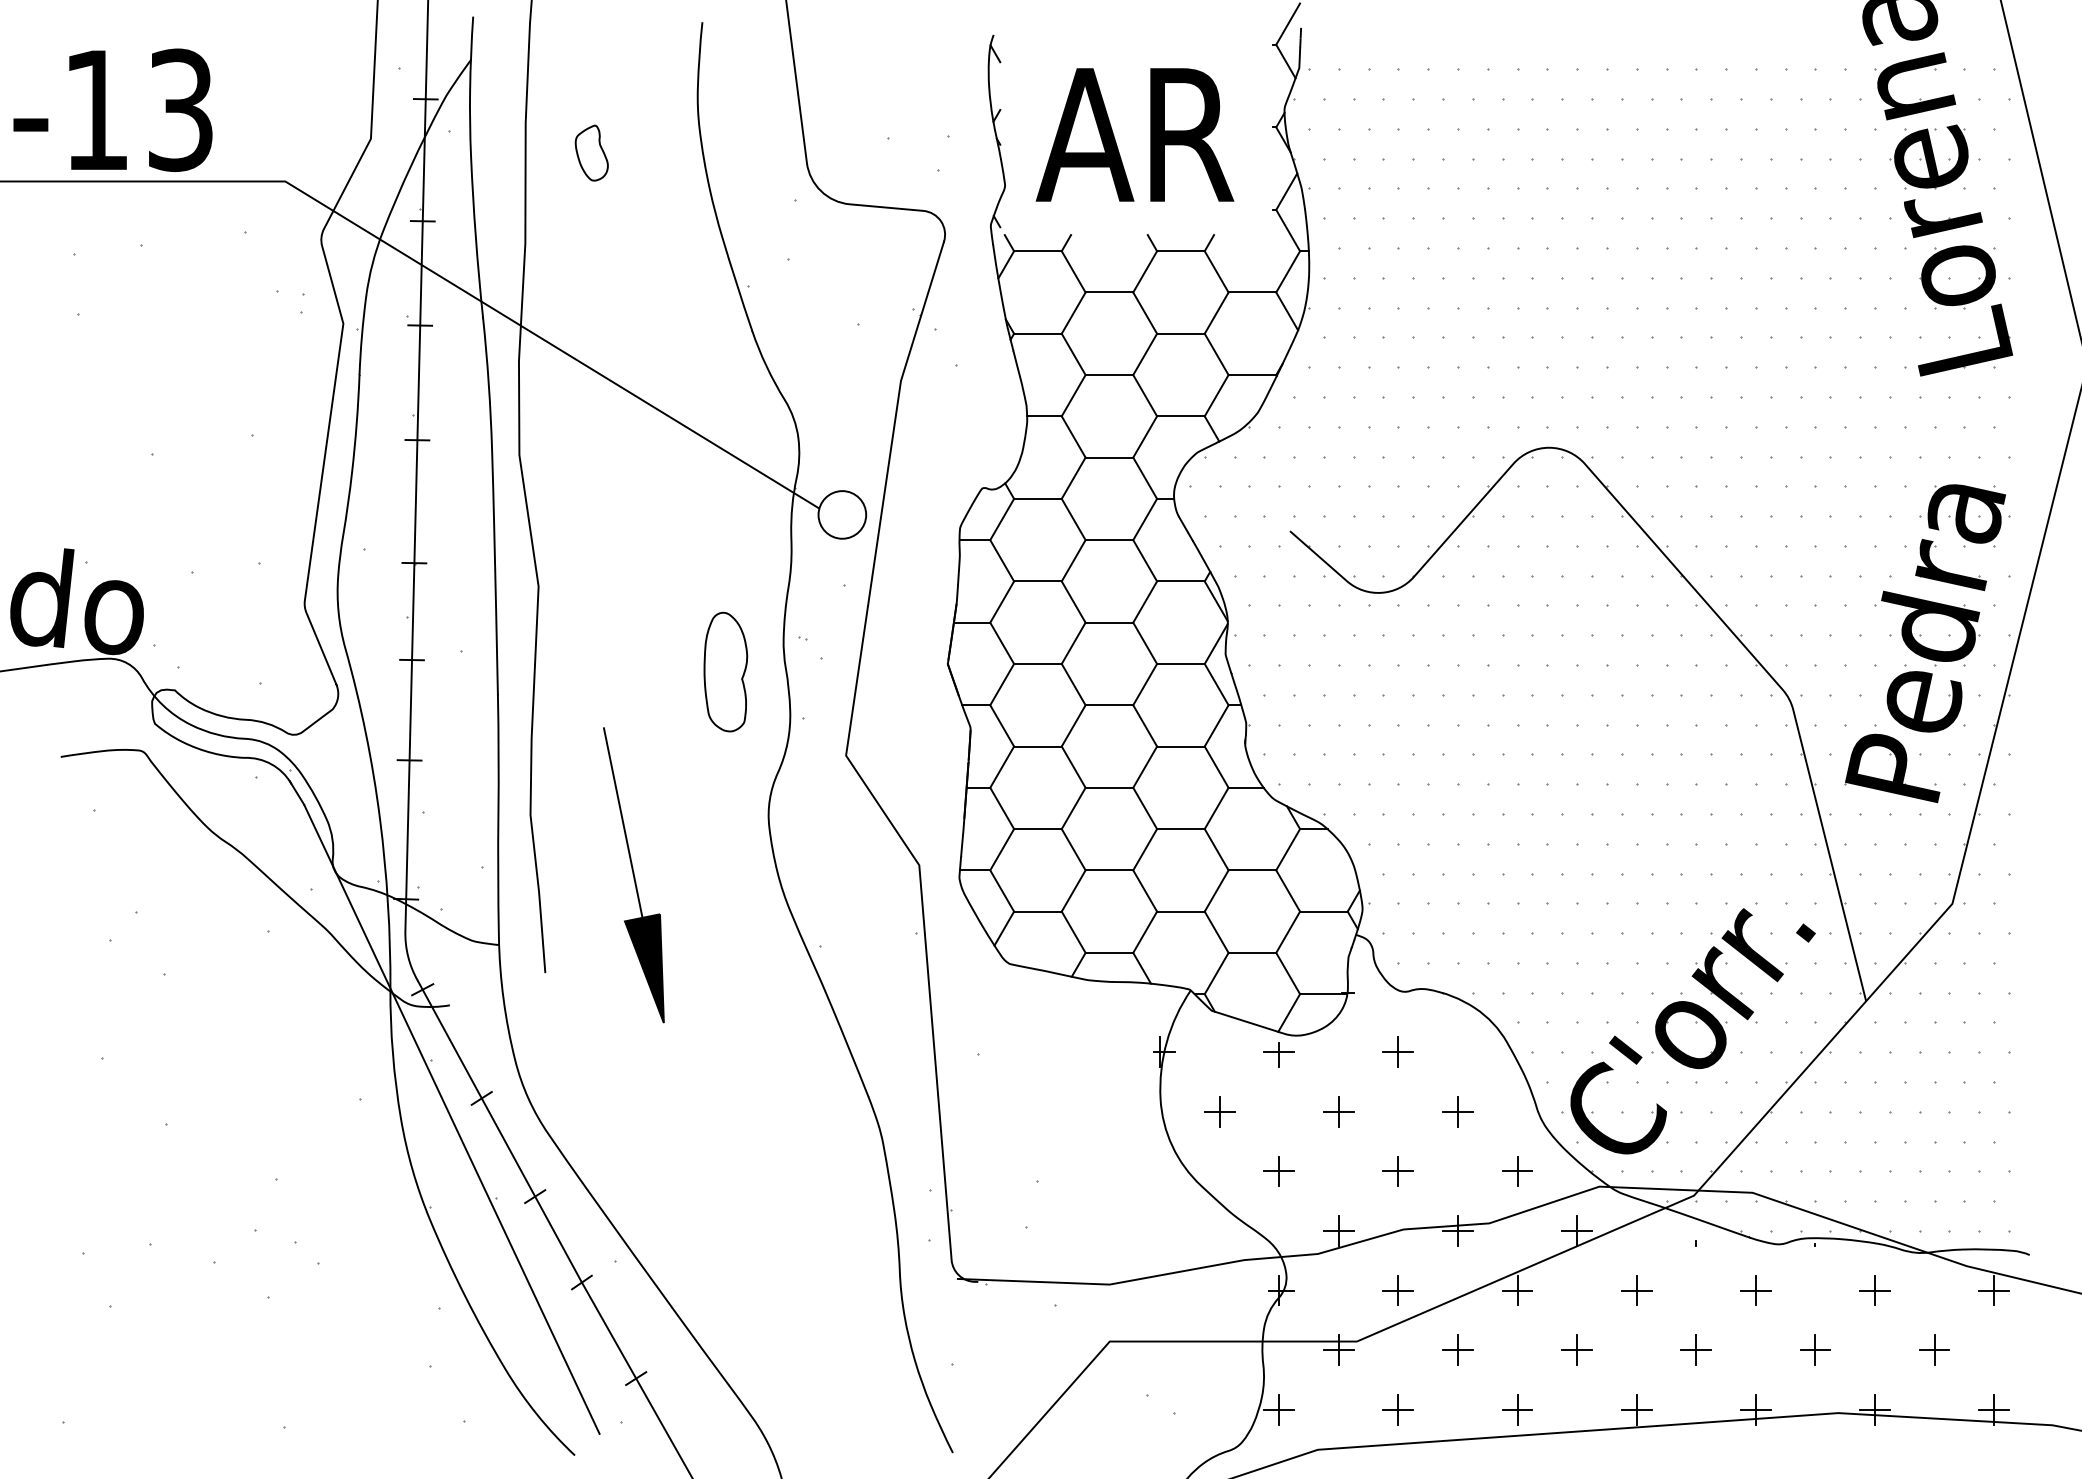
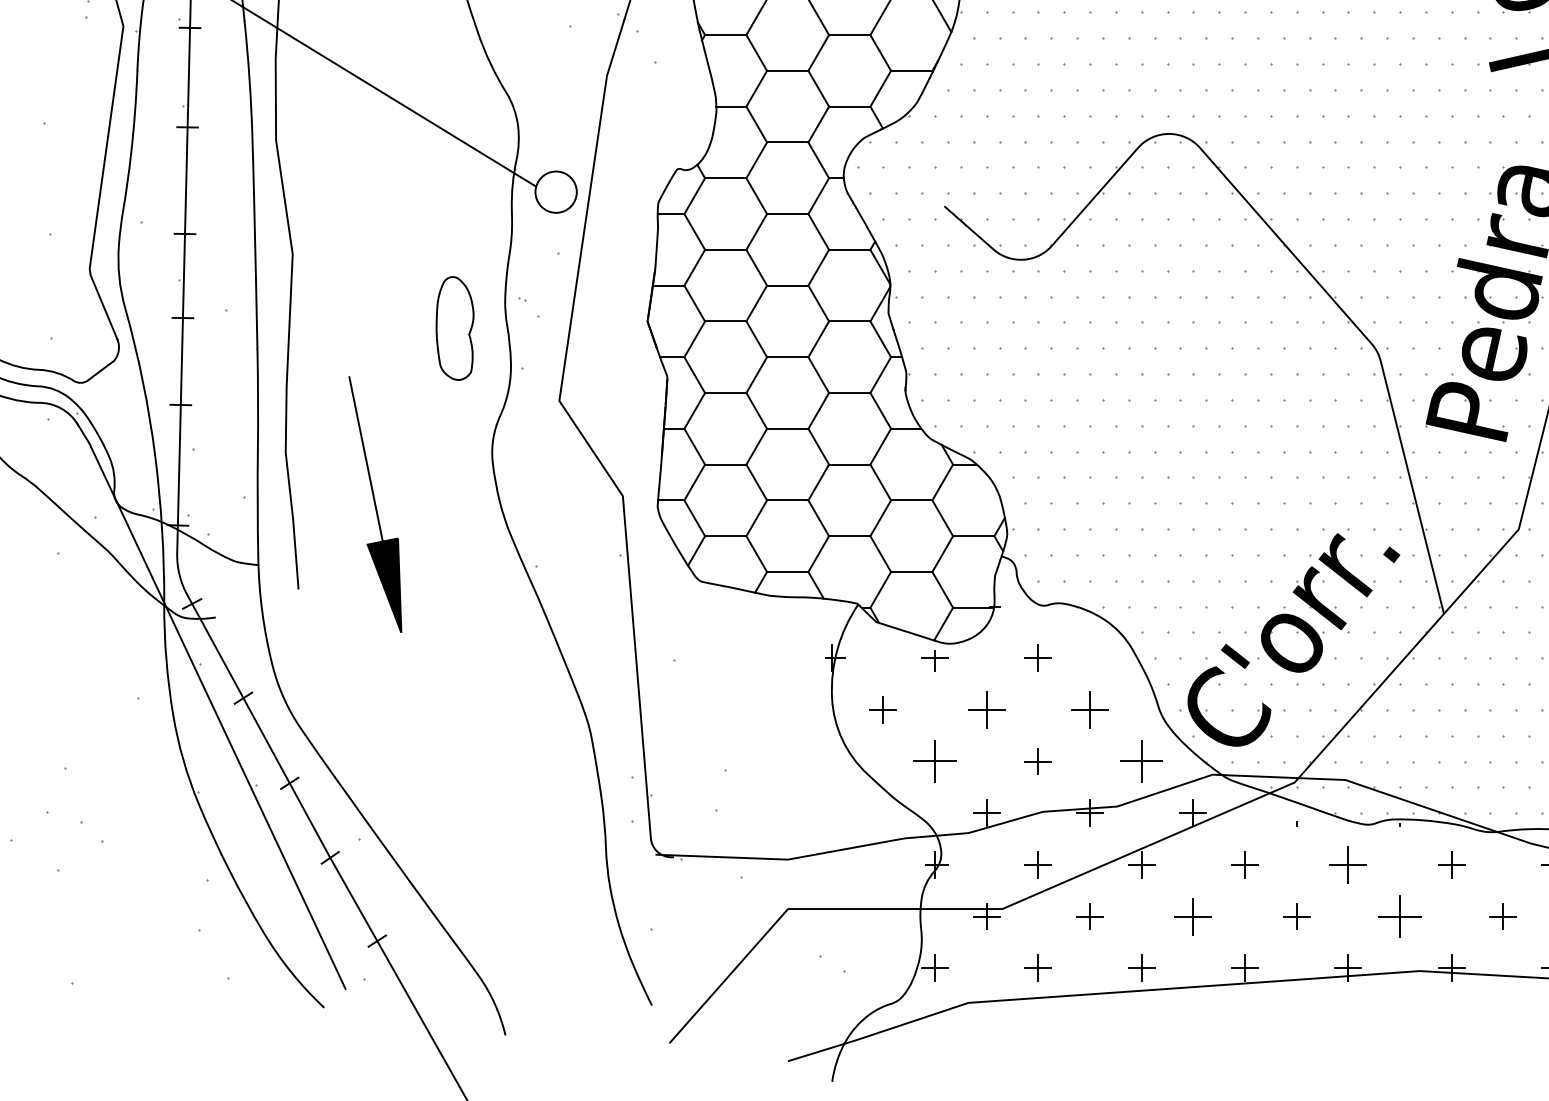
part: (1338, 1111) -> (986, 709), size x1.4
part: (1457, 1111) -> (1089, 709), size x1.4
part: (1278, 1171) -> (934, 761), size x1.6
part: (1517, 1171) -> (1141, 761), size x1.6
part: (1755, 1290) -> (1348, 864), size x1.4
part: (1576, 1349) -> (1192, 915), size x1.4
part: (1815, 1349) -> (1400, 915), size x1.6

